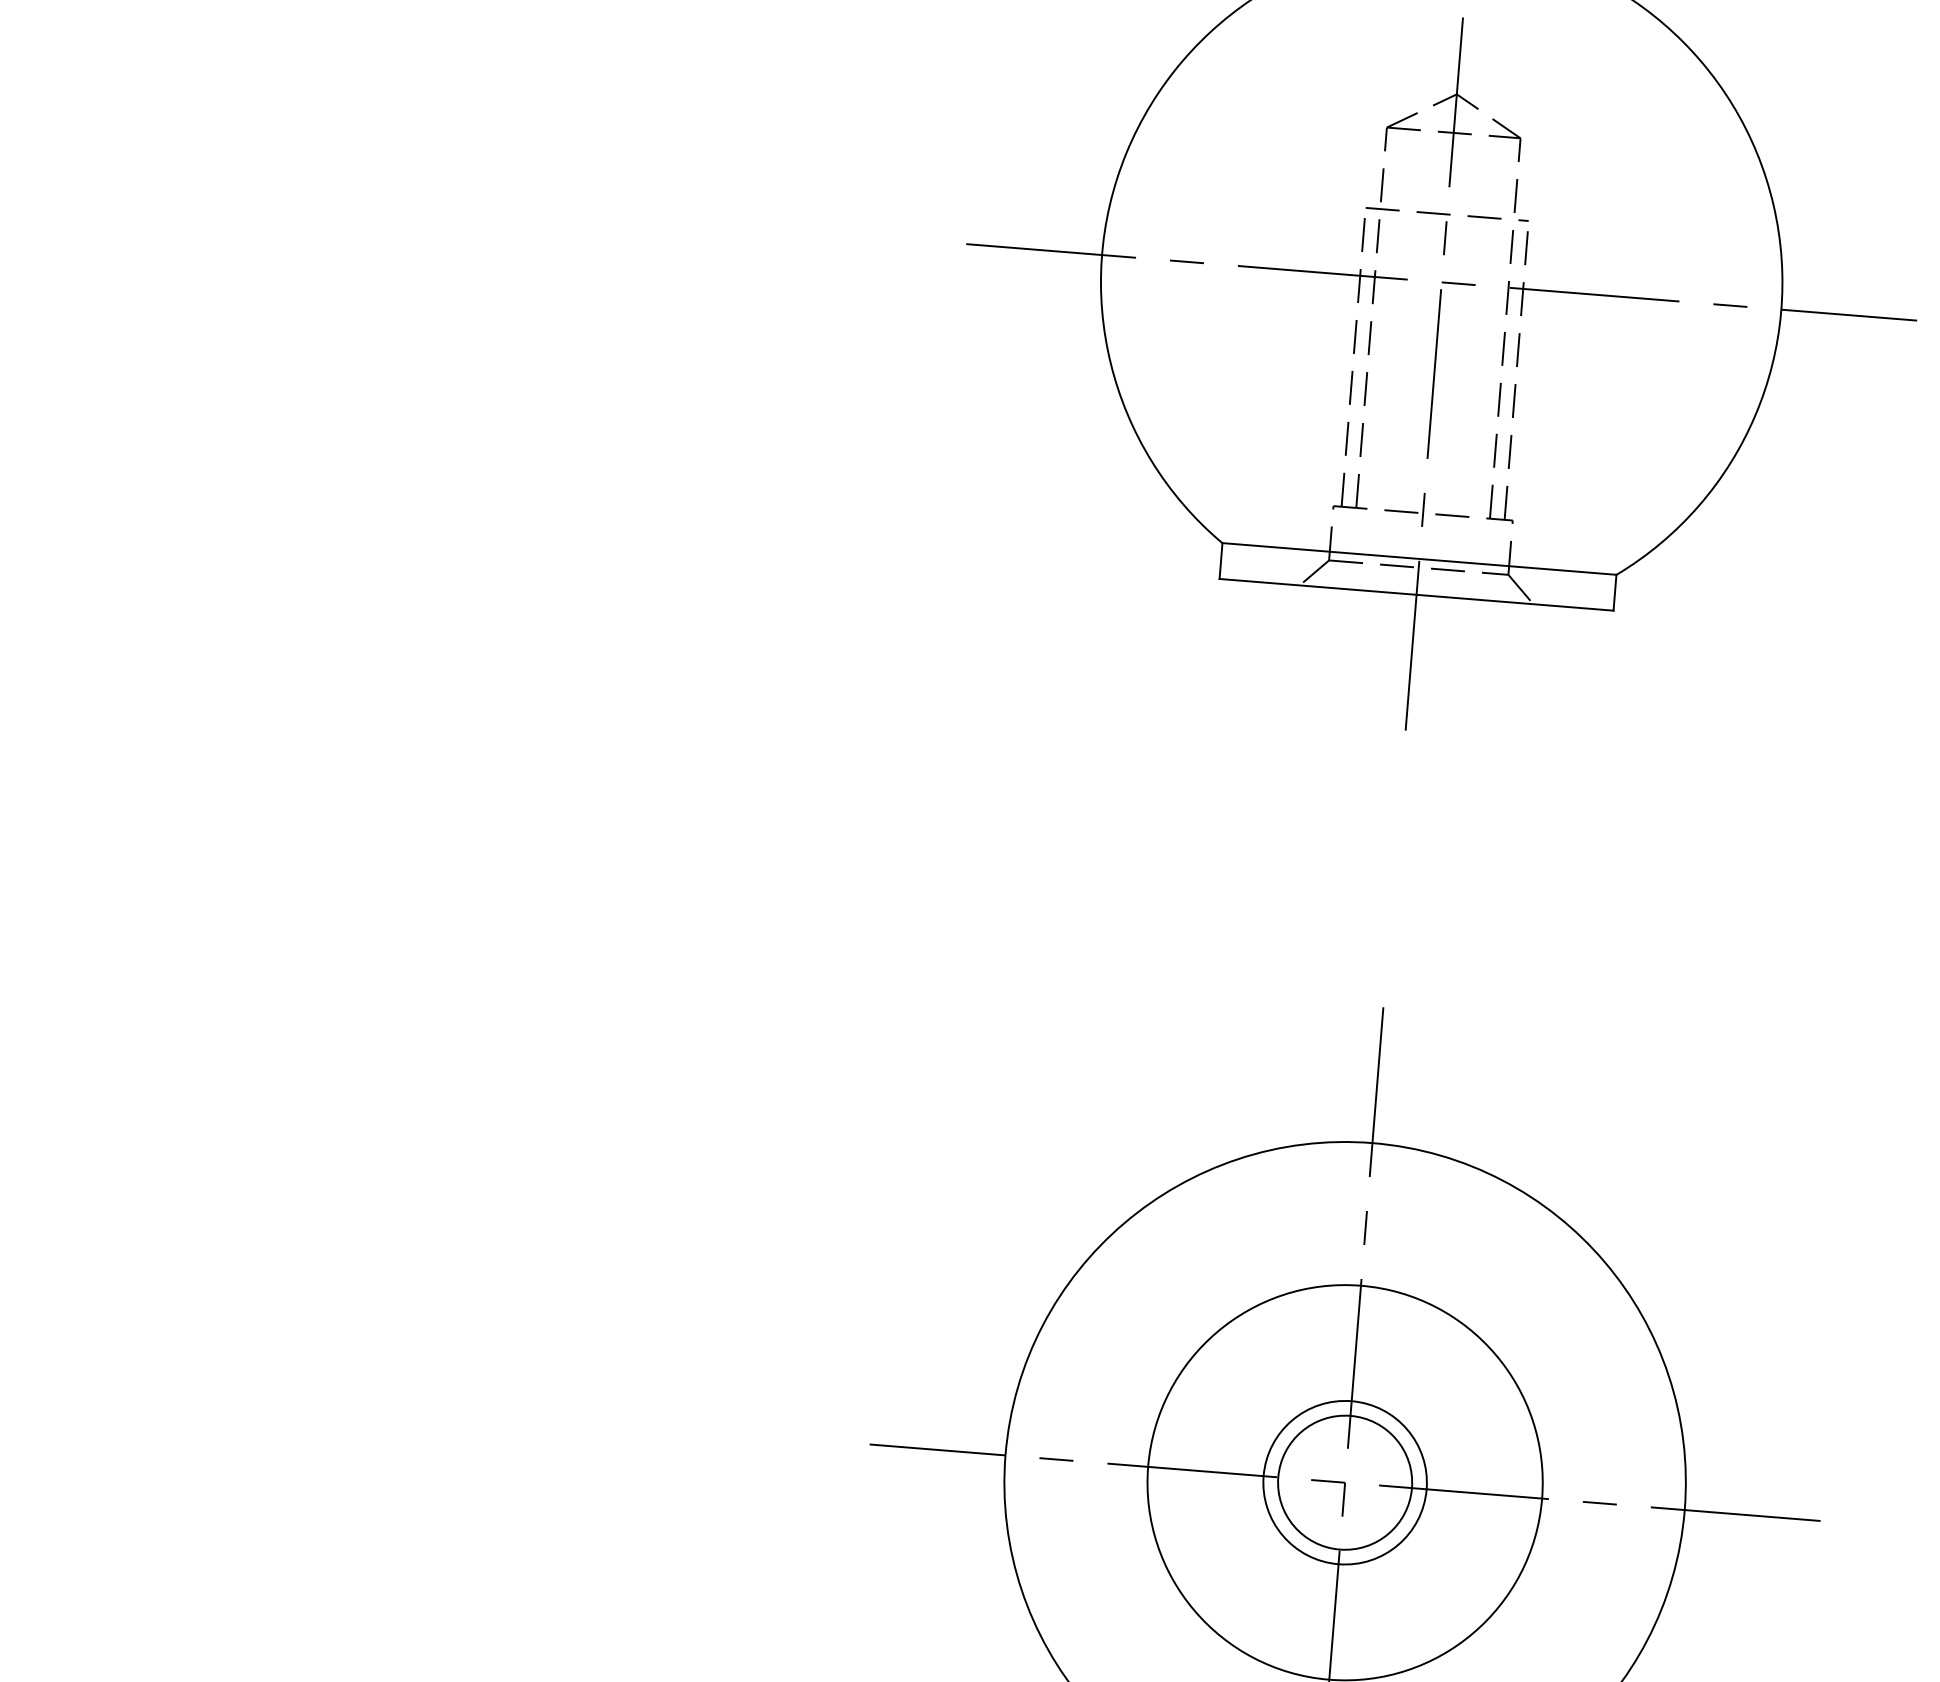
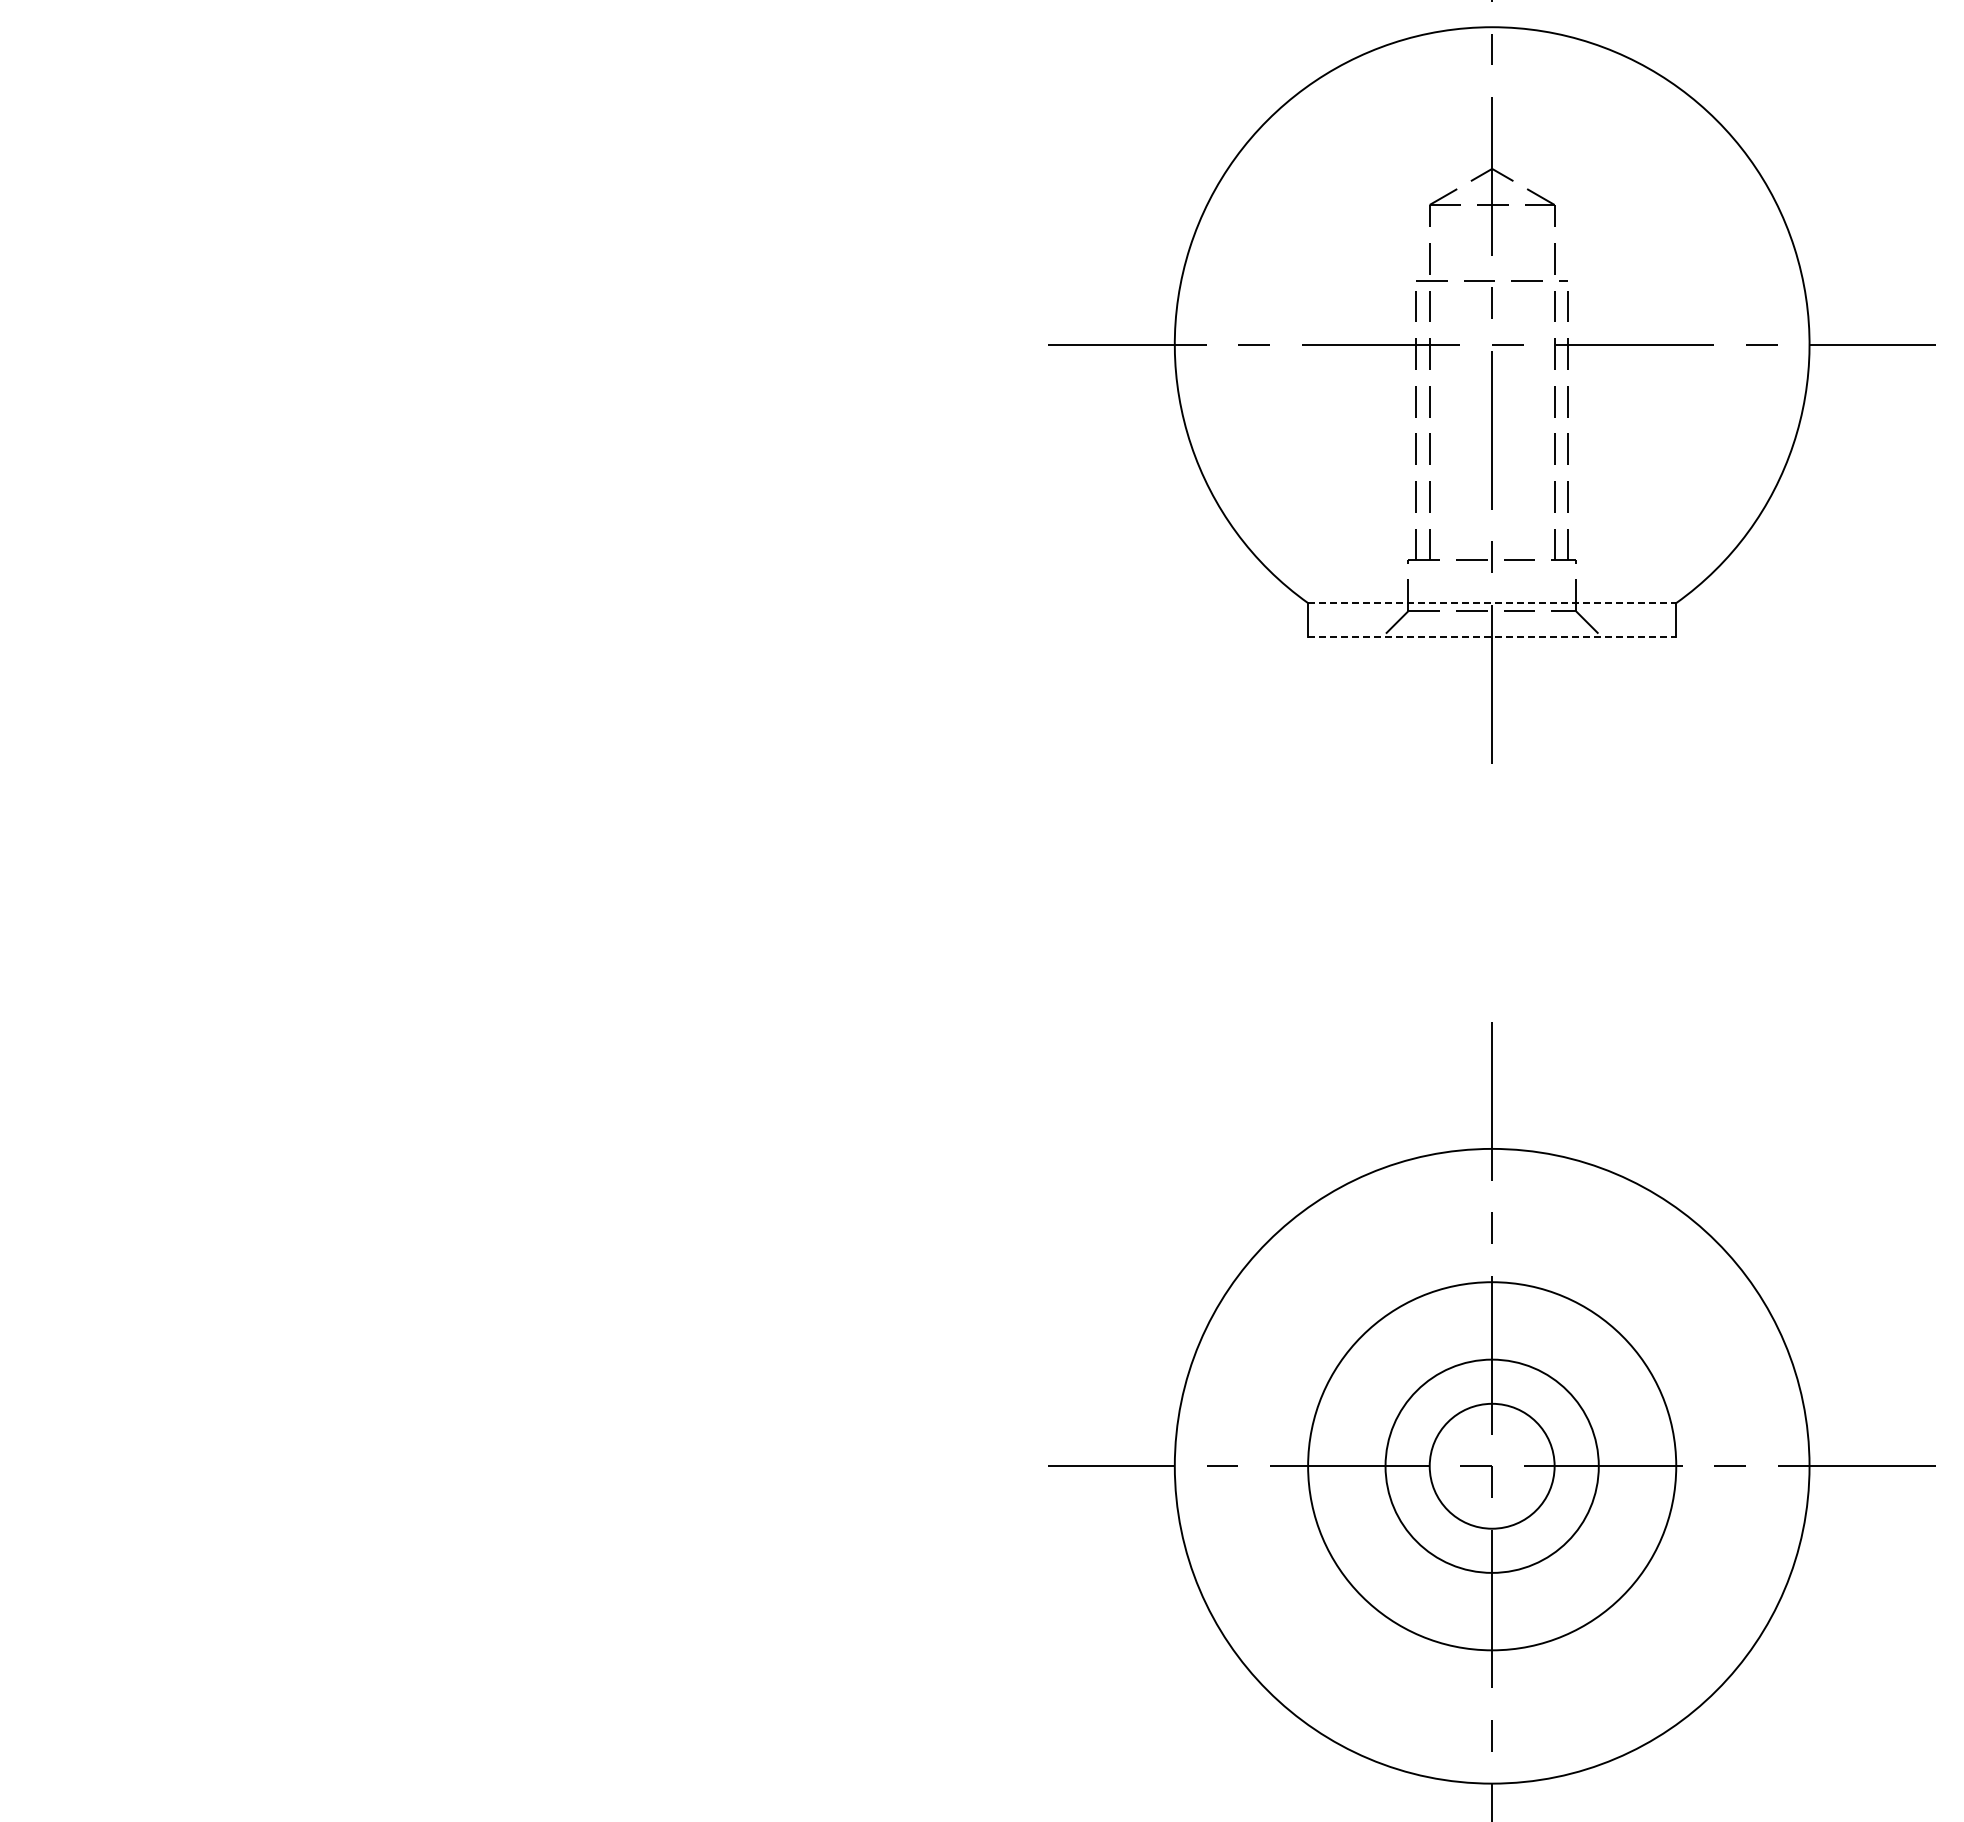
line: (1419, 559) -> (1492, 603), solid -> dashed
line: (1416, 594) -> (1492, 636), solid -> dashed
circle: (1345, 1483) -> (1492, 1466), size x1.4

